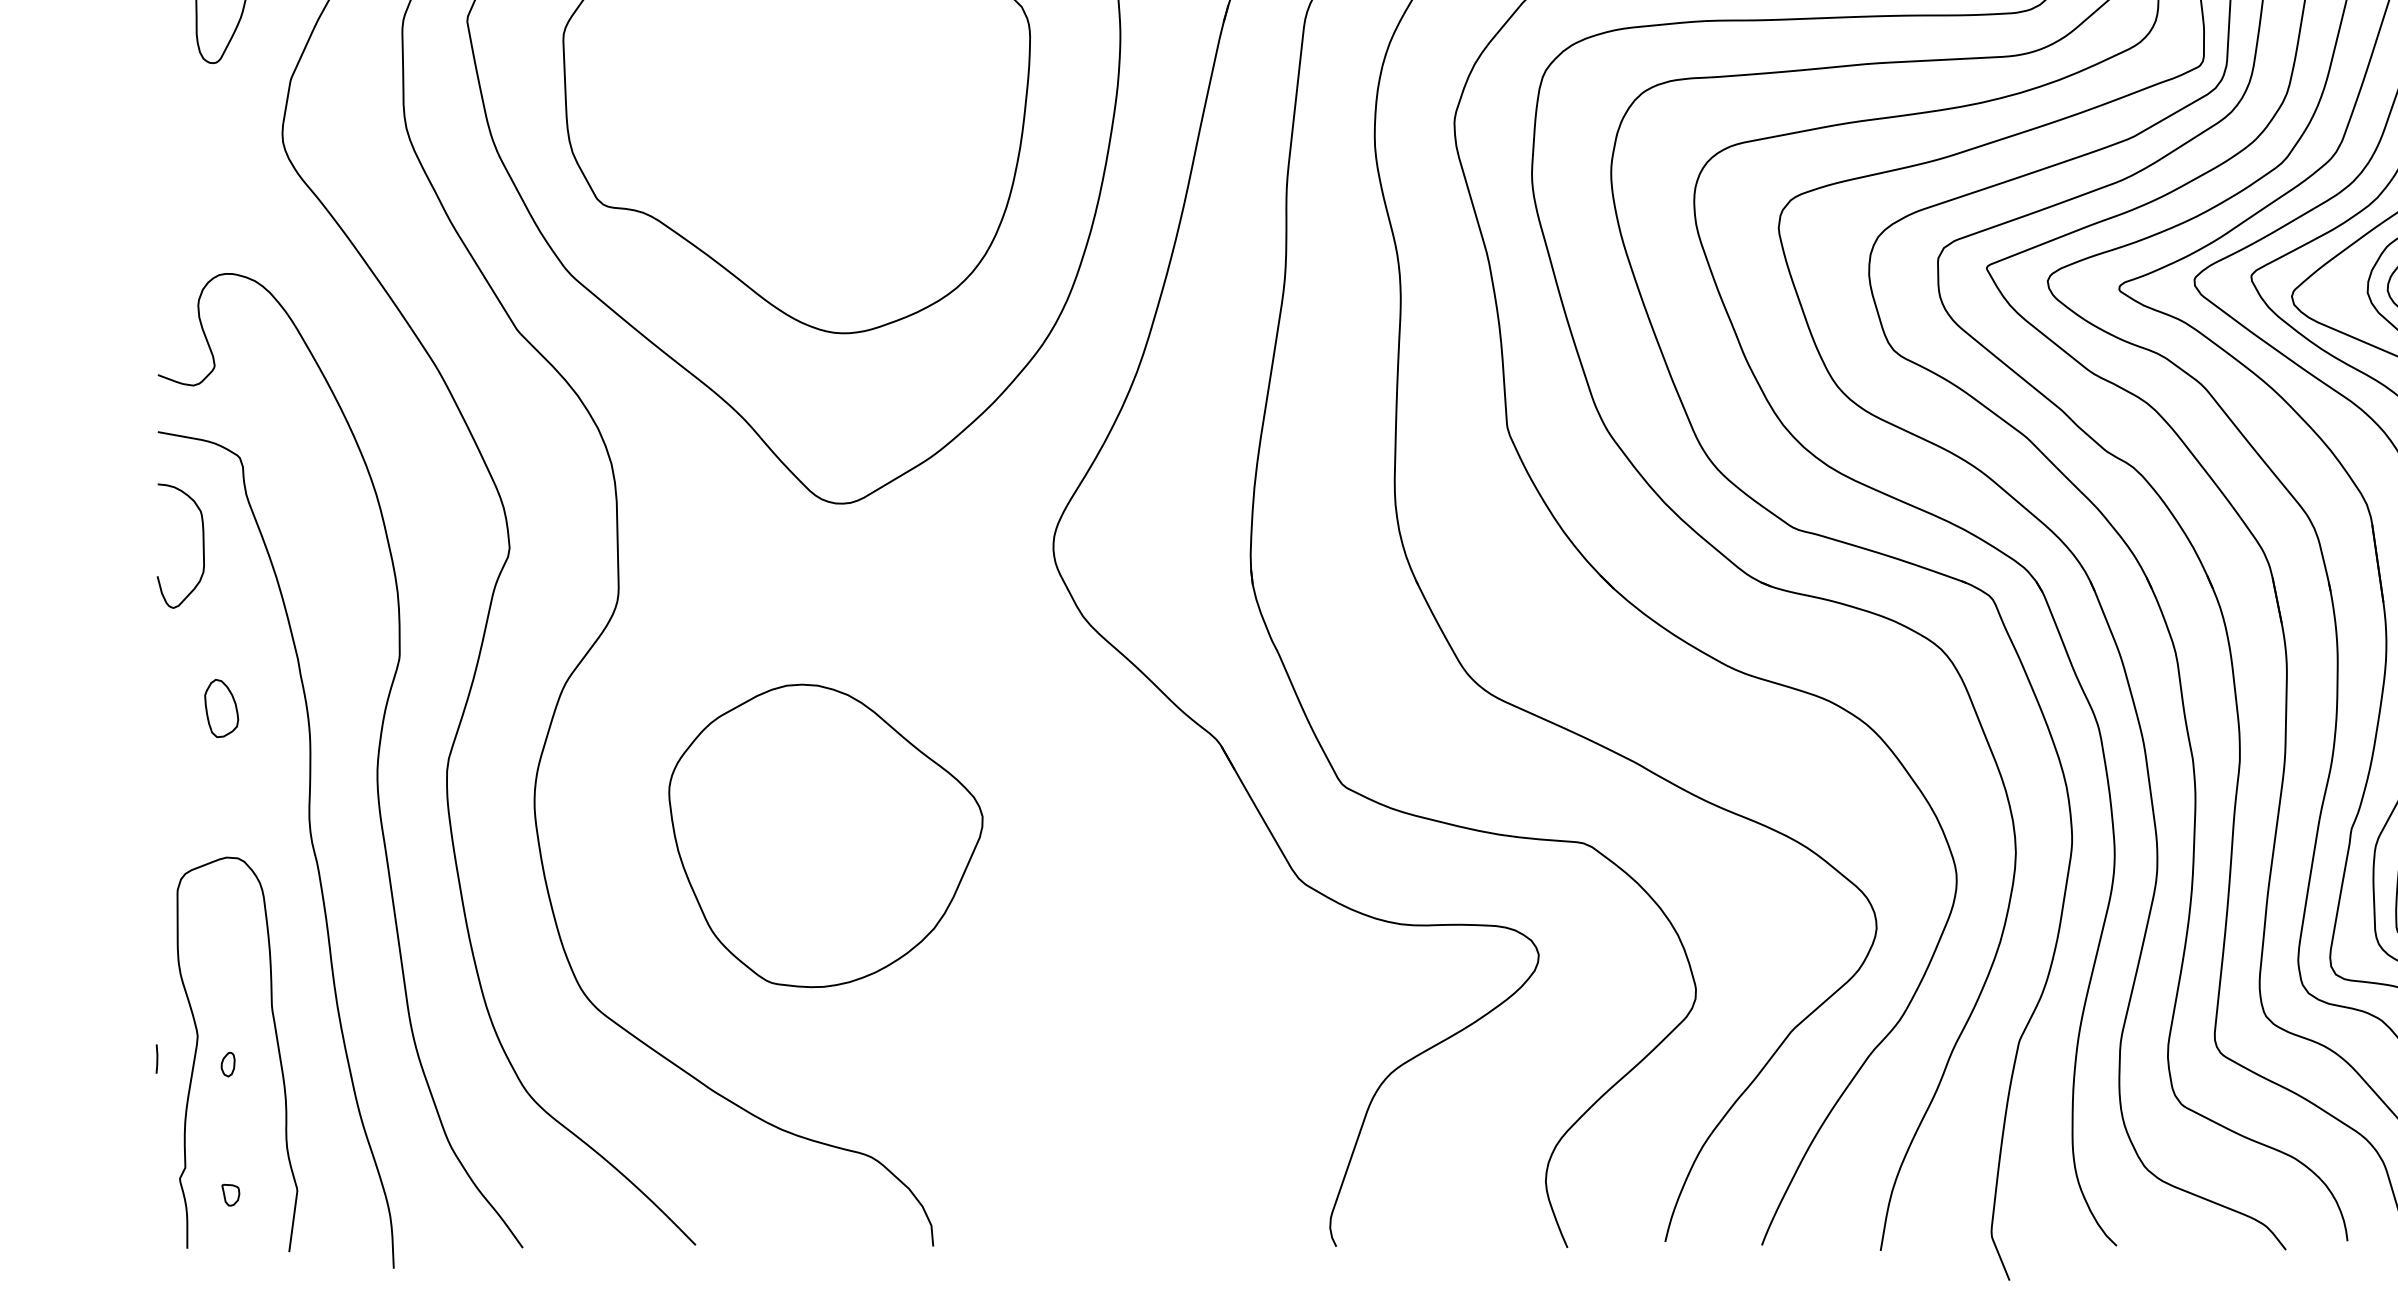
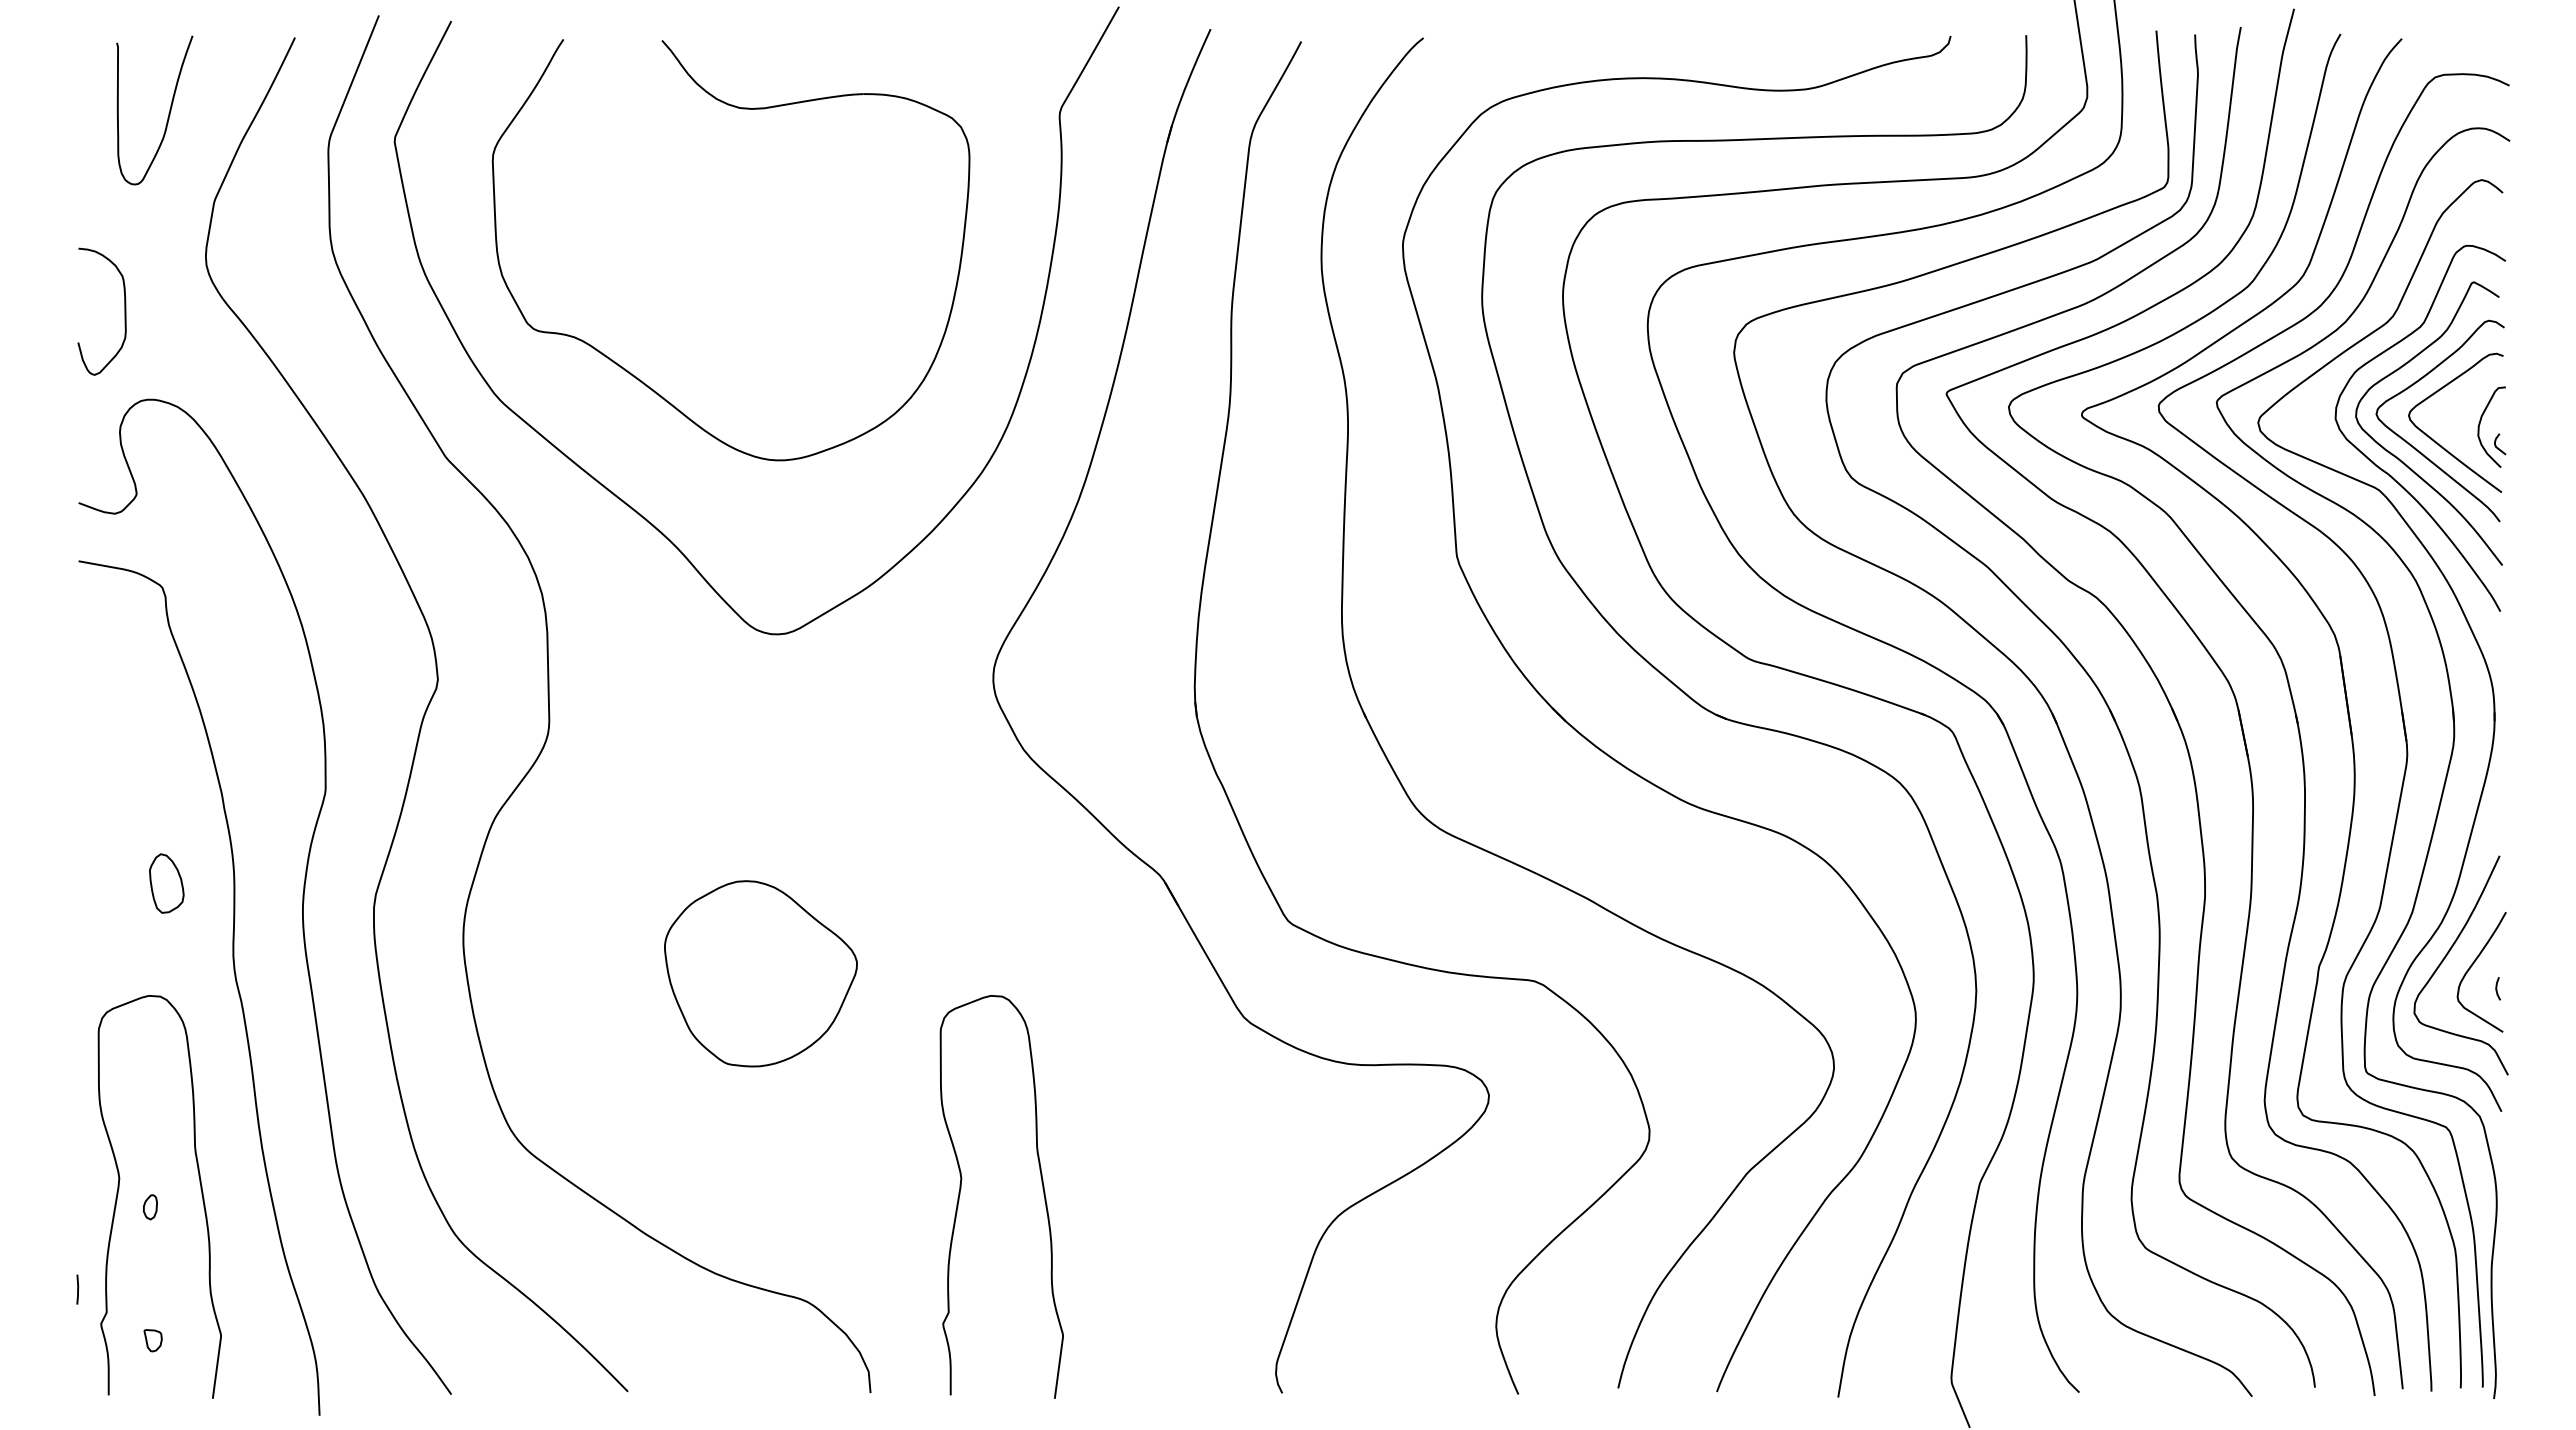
curve: (202, 545) -> (124, 311), moved
part: (221, 708) -> (166, 883), moved
part: (825, 835) -> (760, 973), size x0.6
curve: (1022, 1046) -> (961, 1188), added
line: (156, 1058) -> (77, 1289), moved

